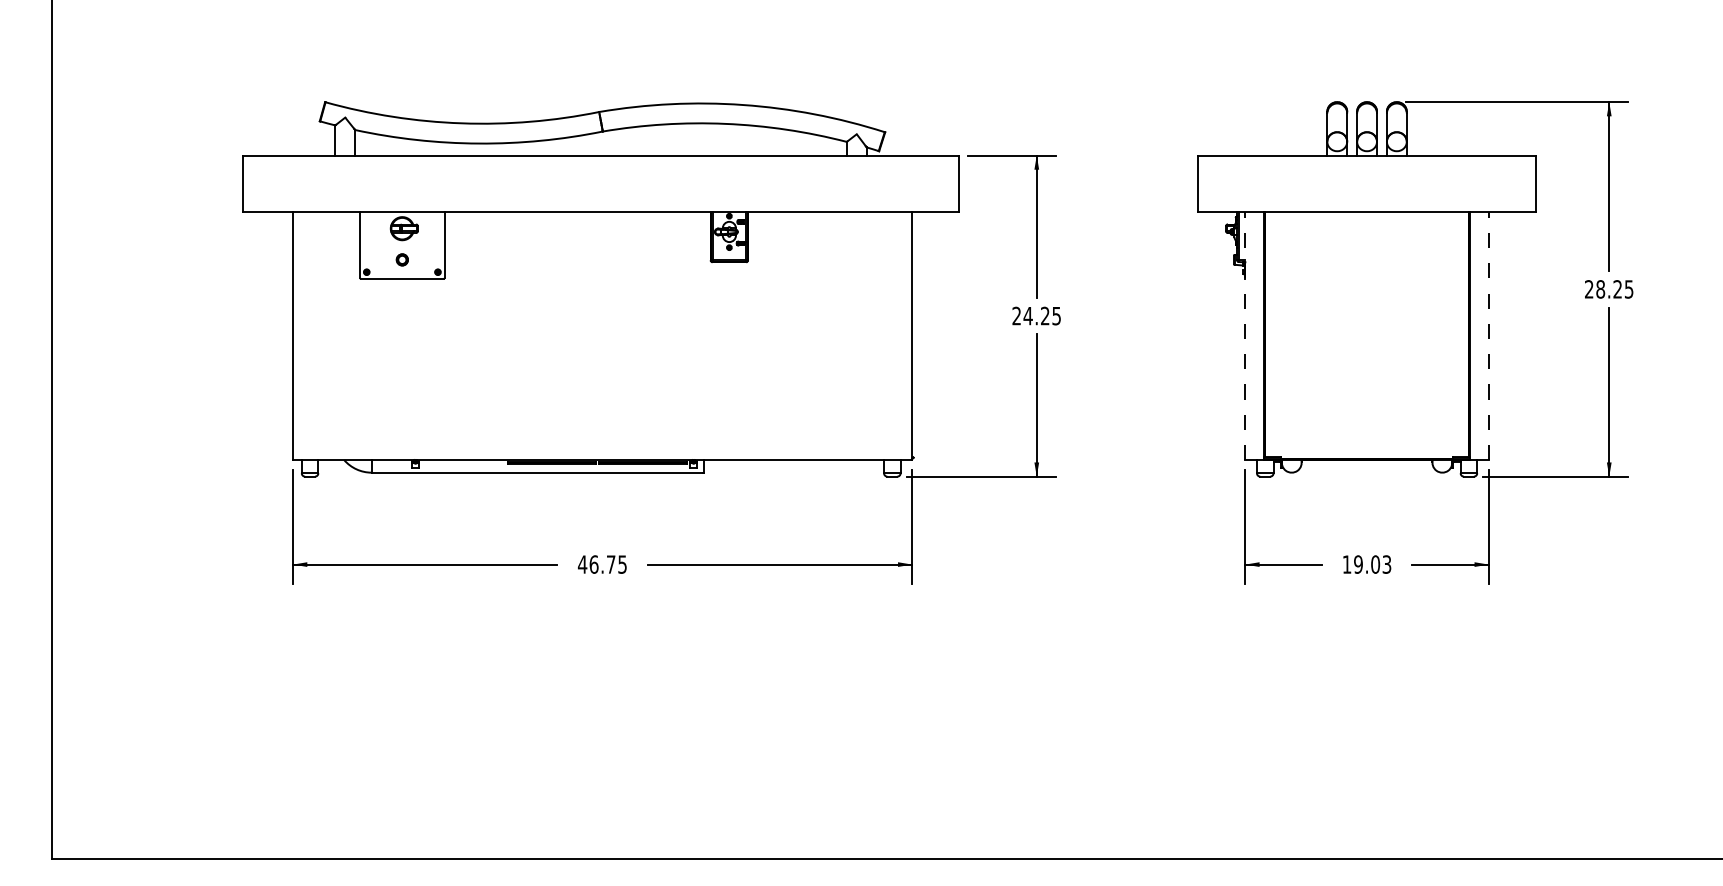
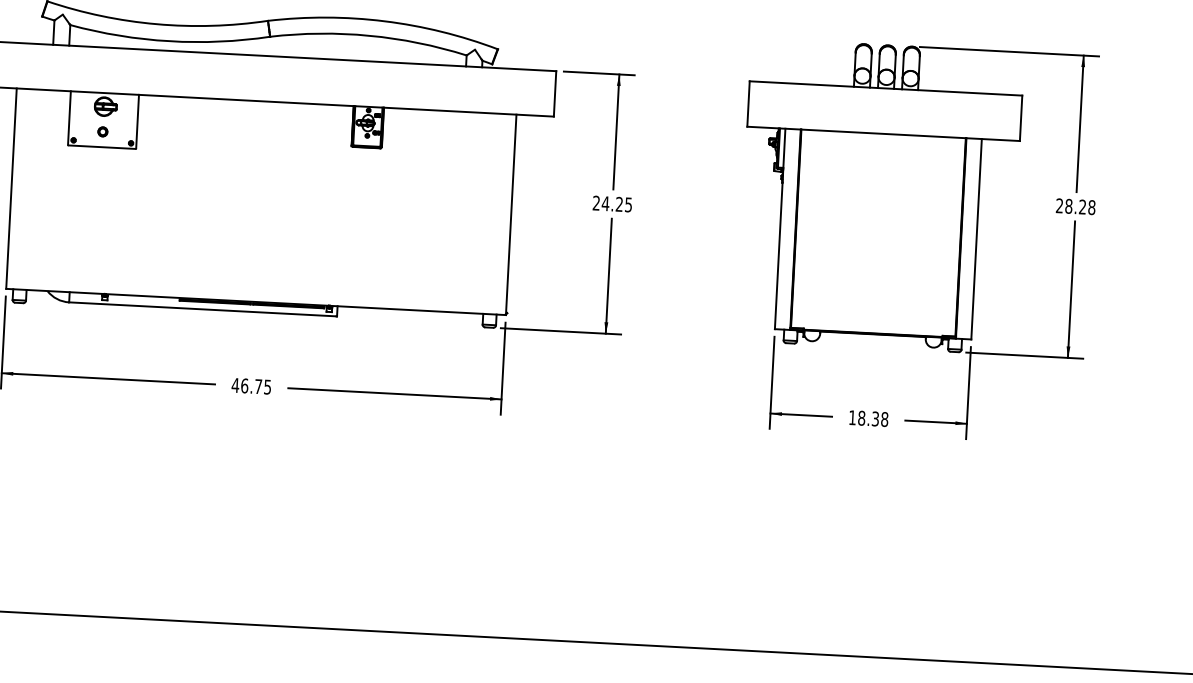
text: (1628, 289) -> (1091, 207), 28.25 -> 28.28
line: (1245, 335) -> (780, 228), dashed -> solid
line: (1488, 335) -> (976, 238), dashed -> solid
text: (1372, 564) -> (873, 418), 19.03 -> 18.38

